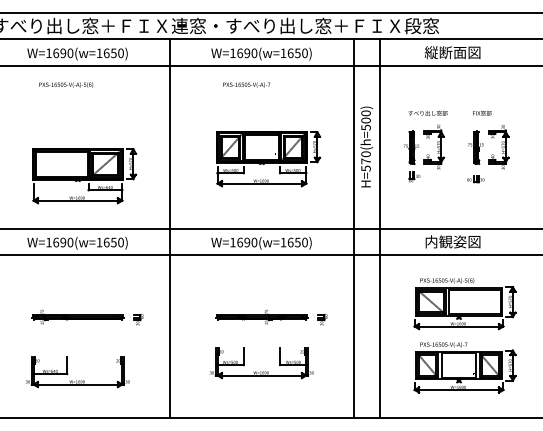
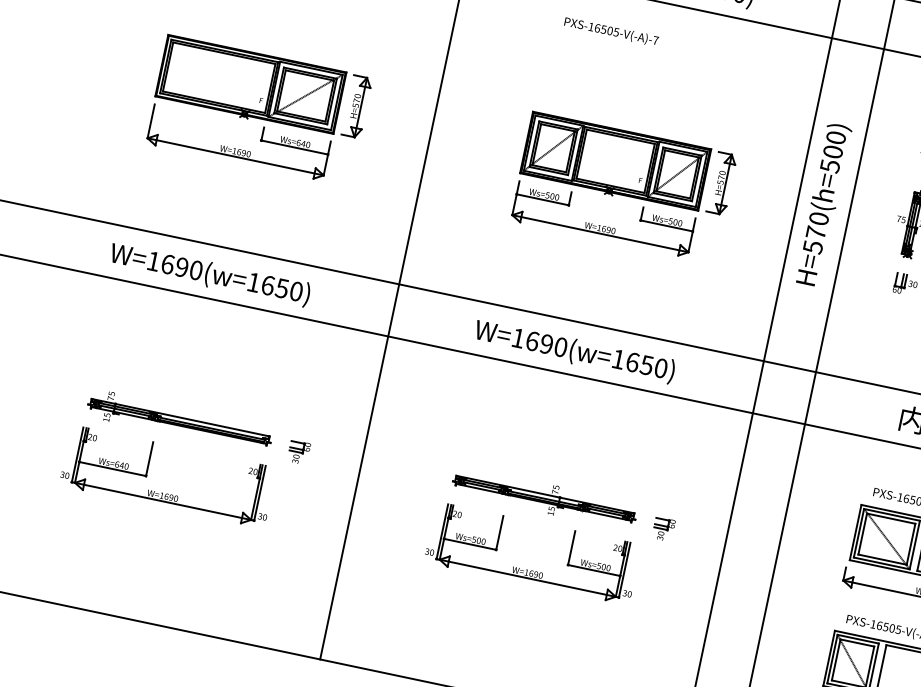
part: (84, 176) -> (258, 111), moved
part: (260, 371) -> (526, 569), moved
part: (76, 380) -> (161, 492), moved

